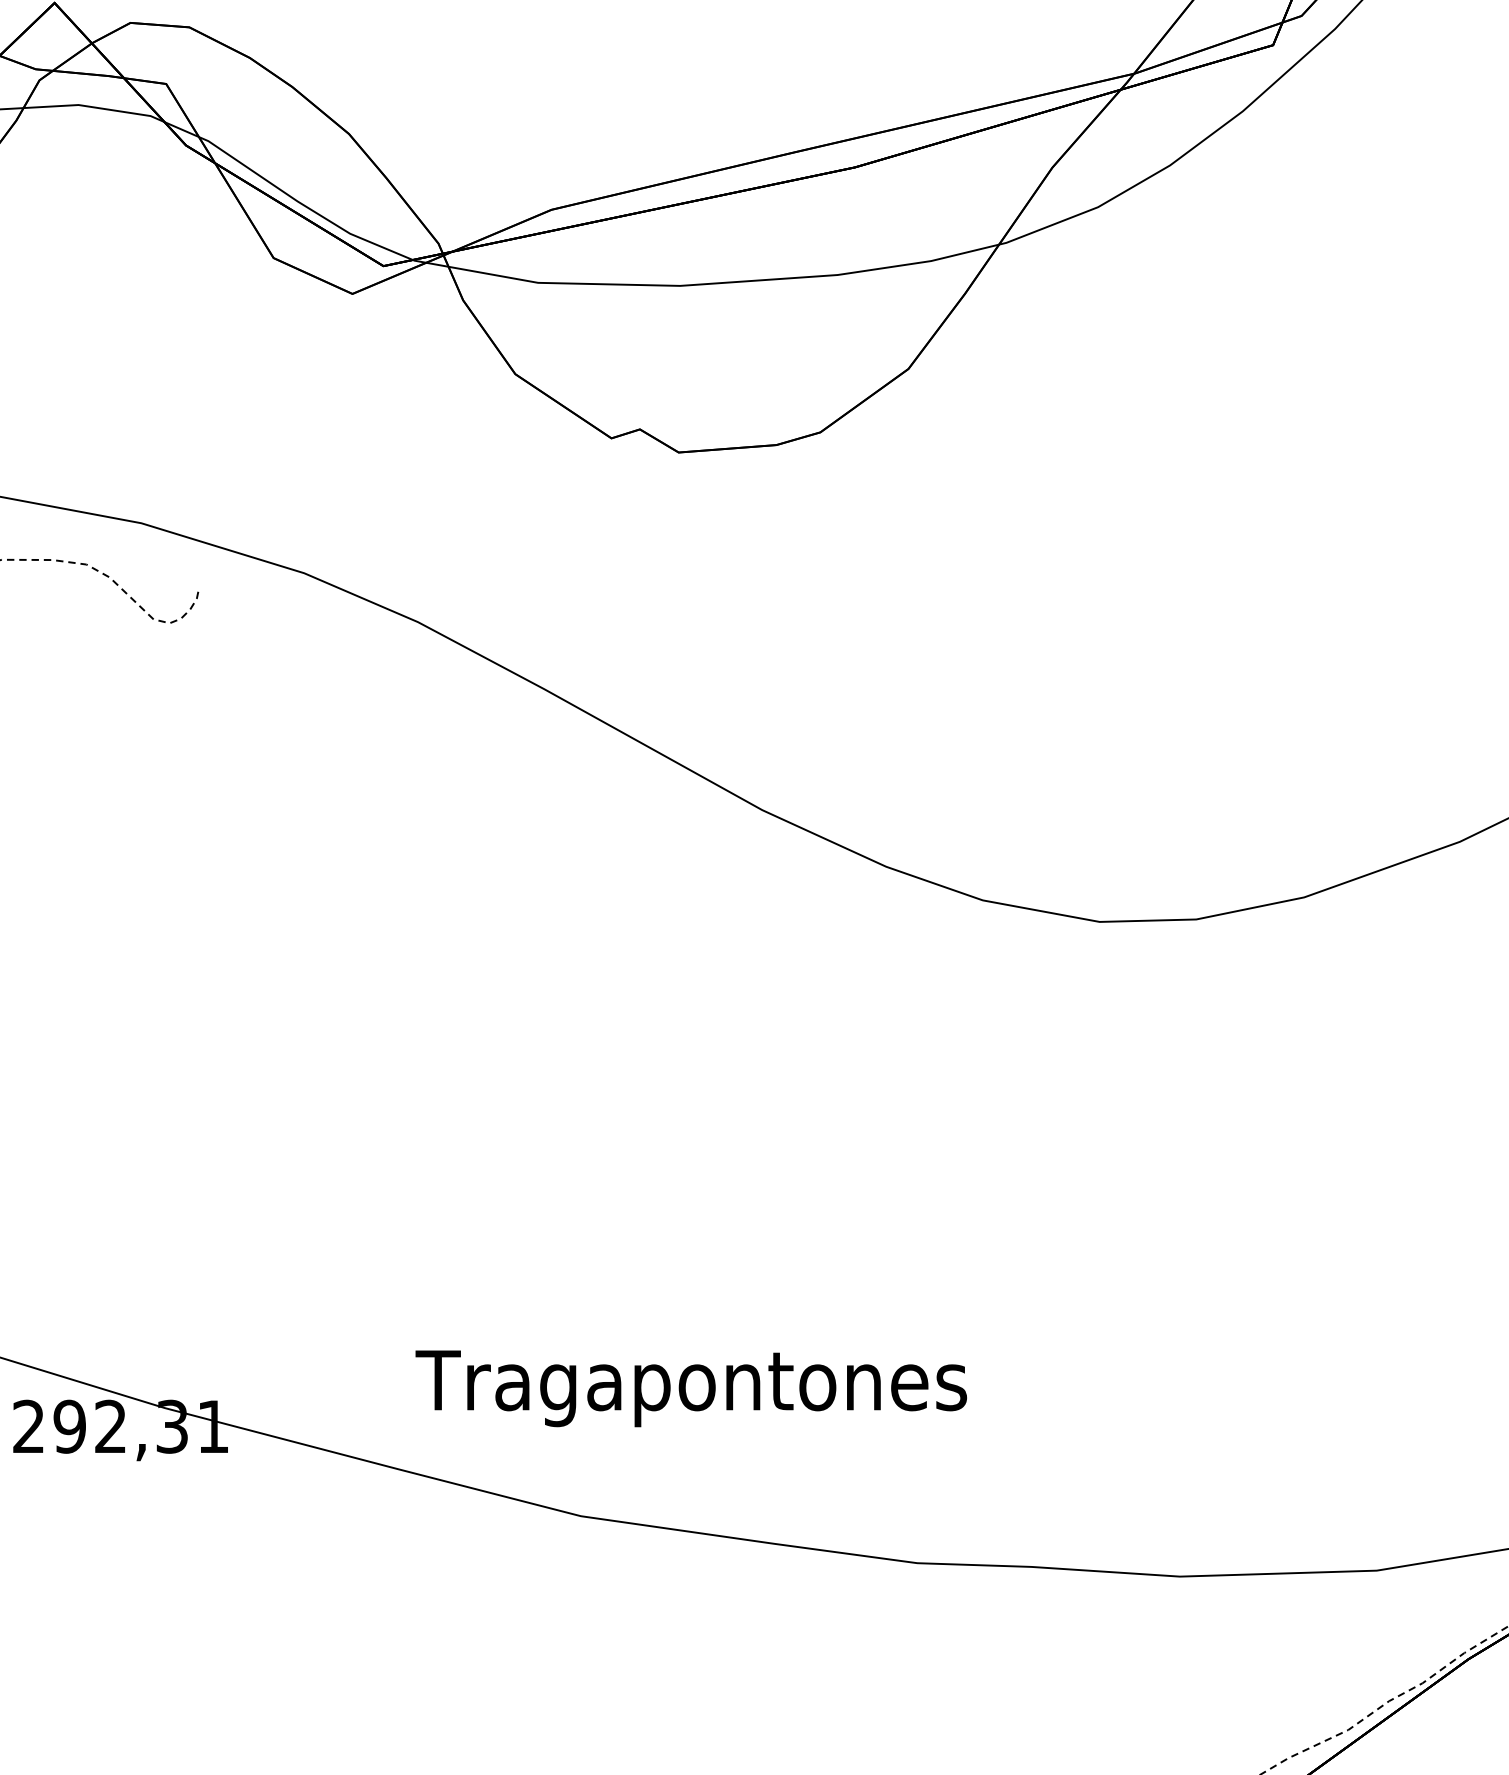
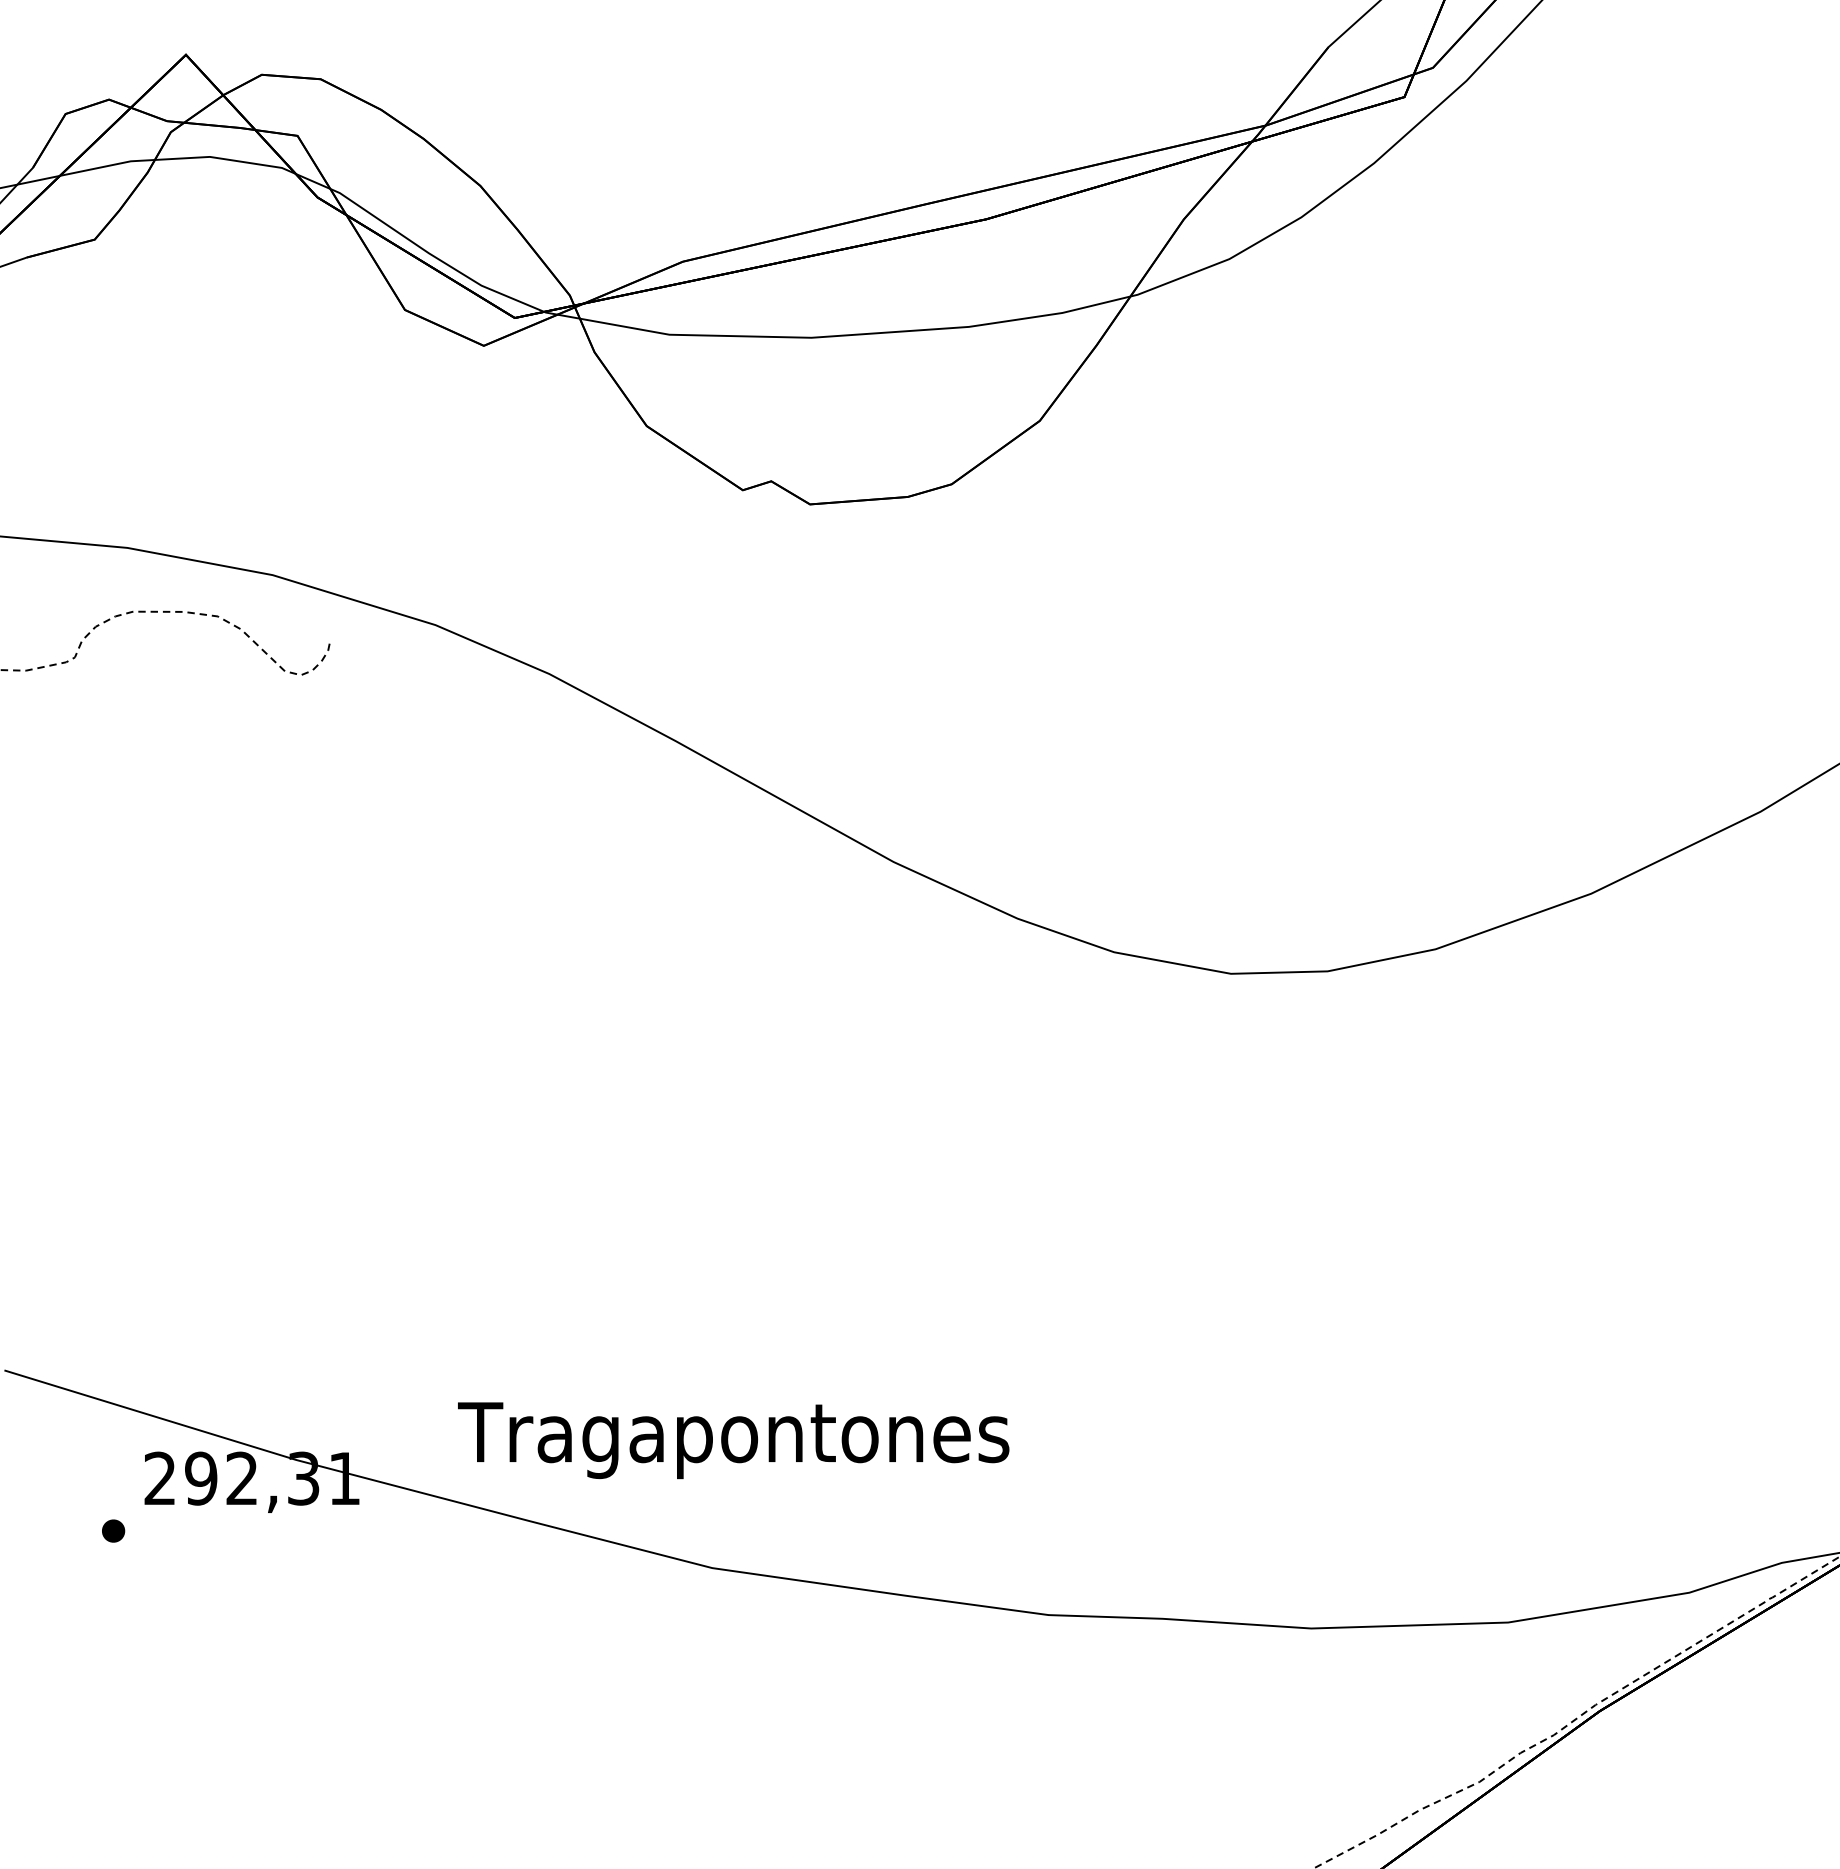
text: (691, 1388) -> (733, 1440), moved

